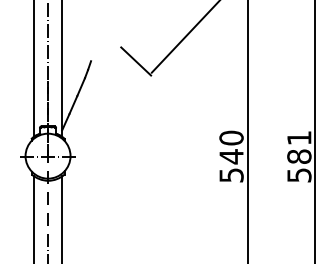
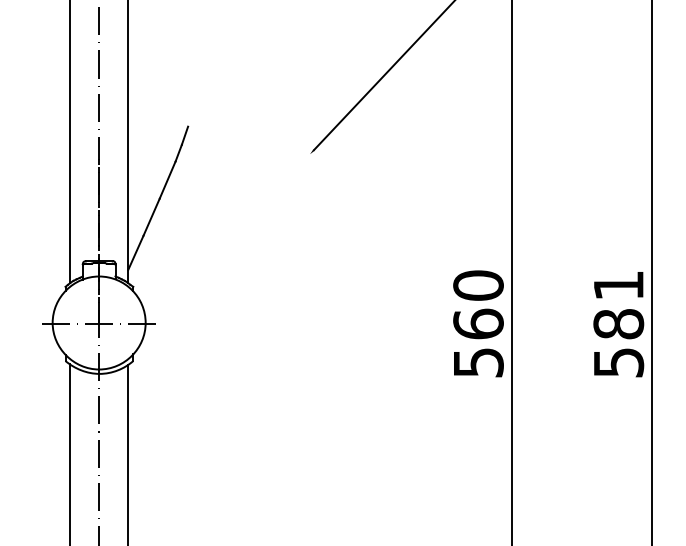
line: (136, 61) -> (282, 127), removed
text: (231, 156) -> (478, 323), 540 -> 560

